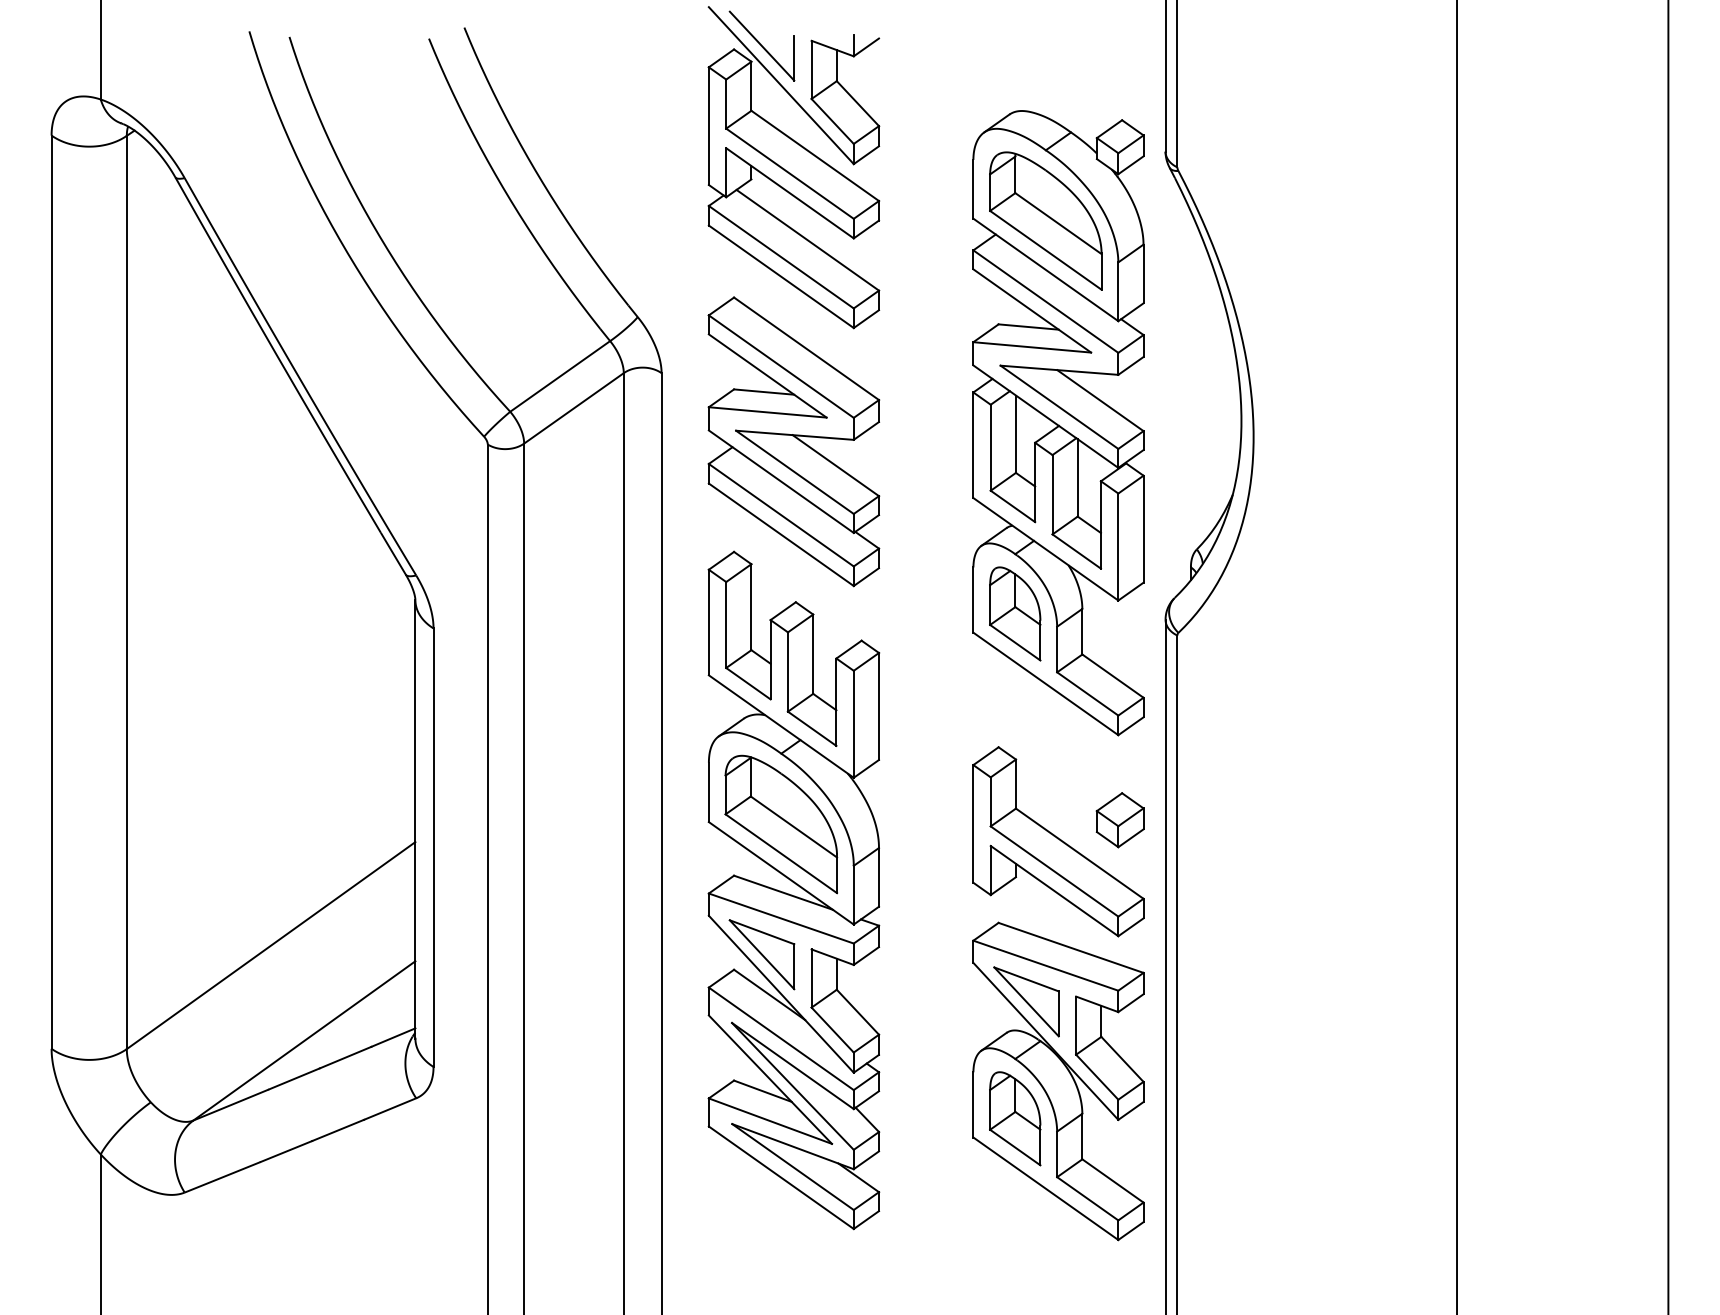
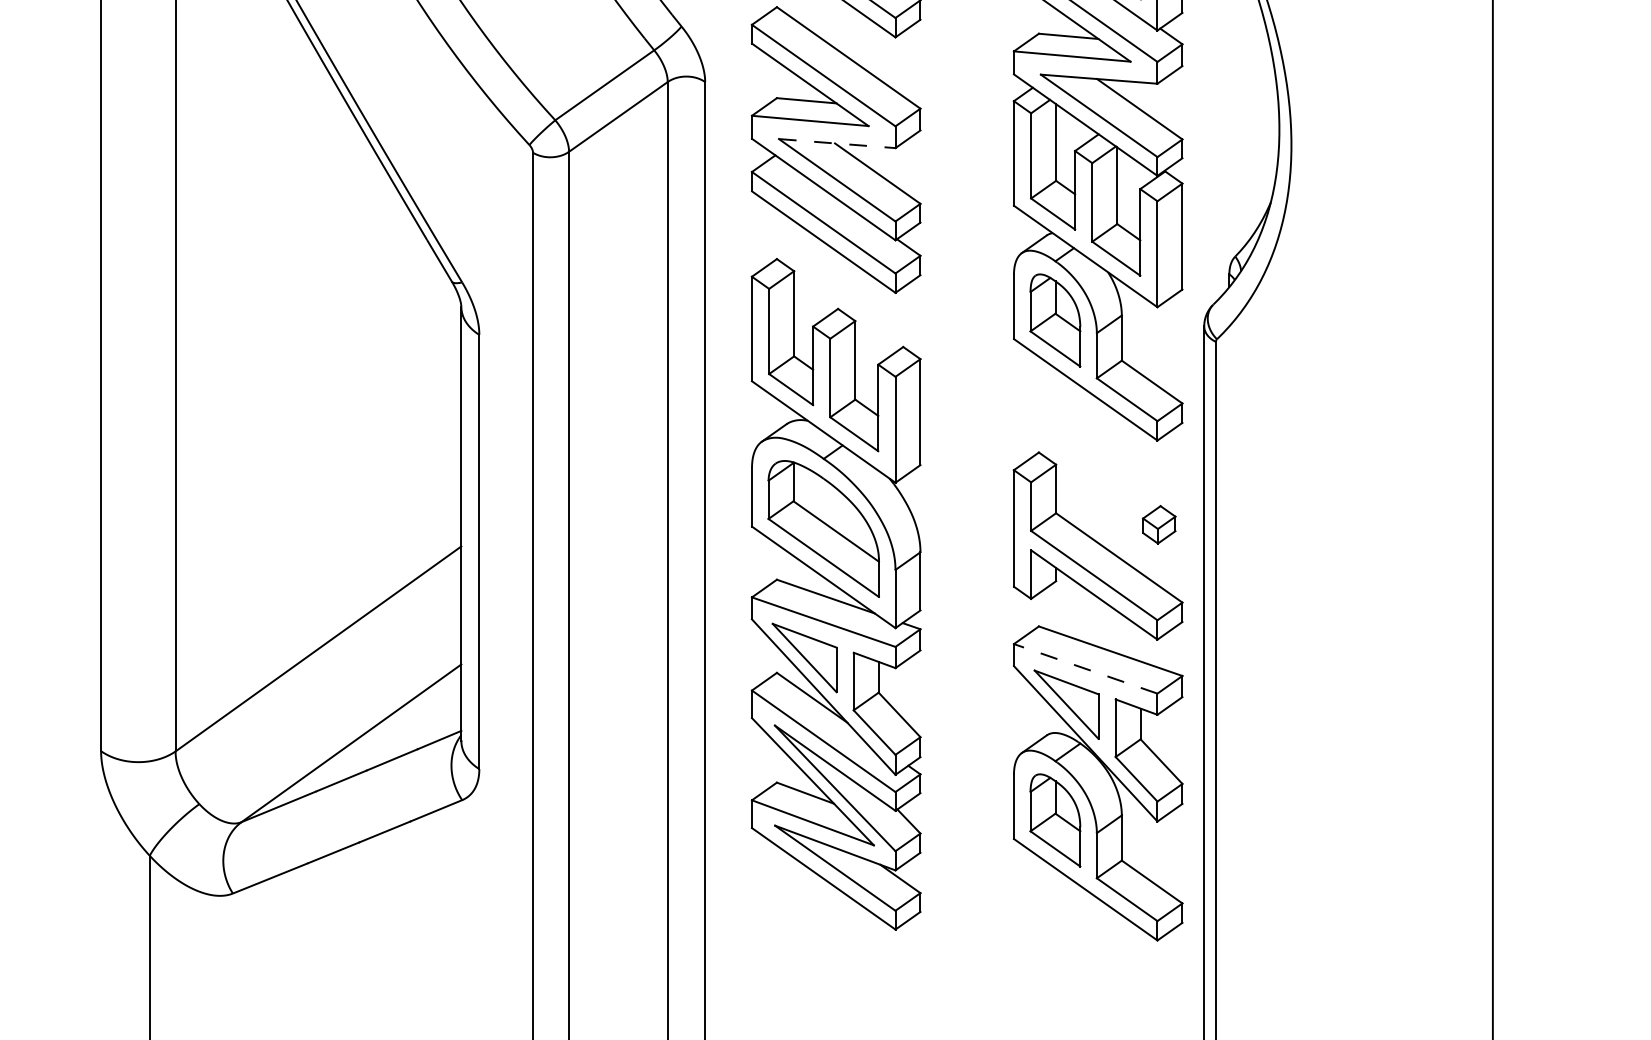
line: (795, 435) -> (837, 143), solid -> dashed
part: (1119, 820) -> (1158, 525), size x0.7
line: (1045, 965) -> (1085, 668), solid -> dashed

